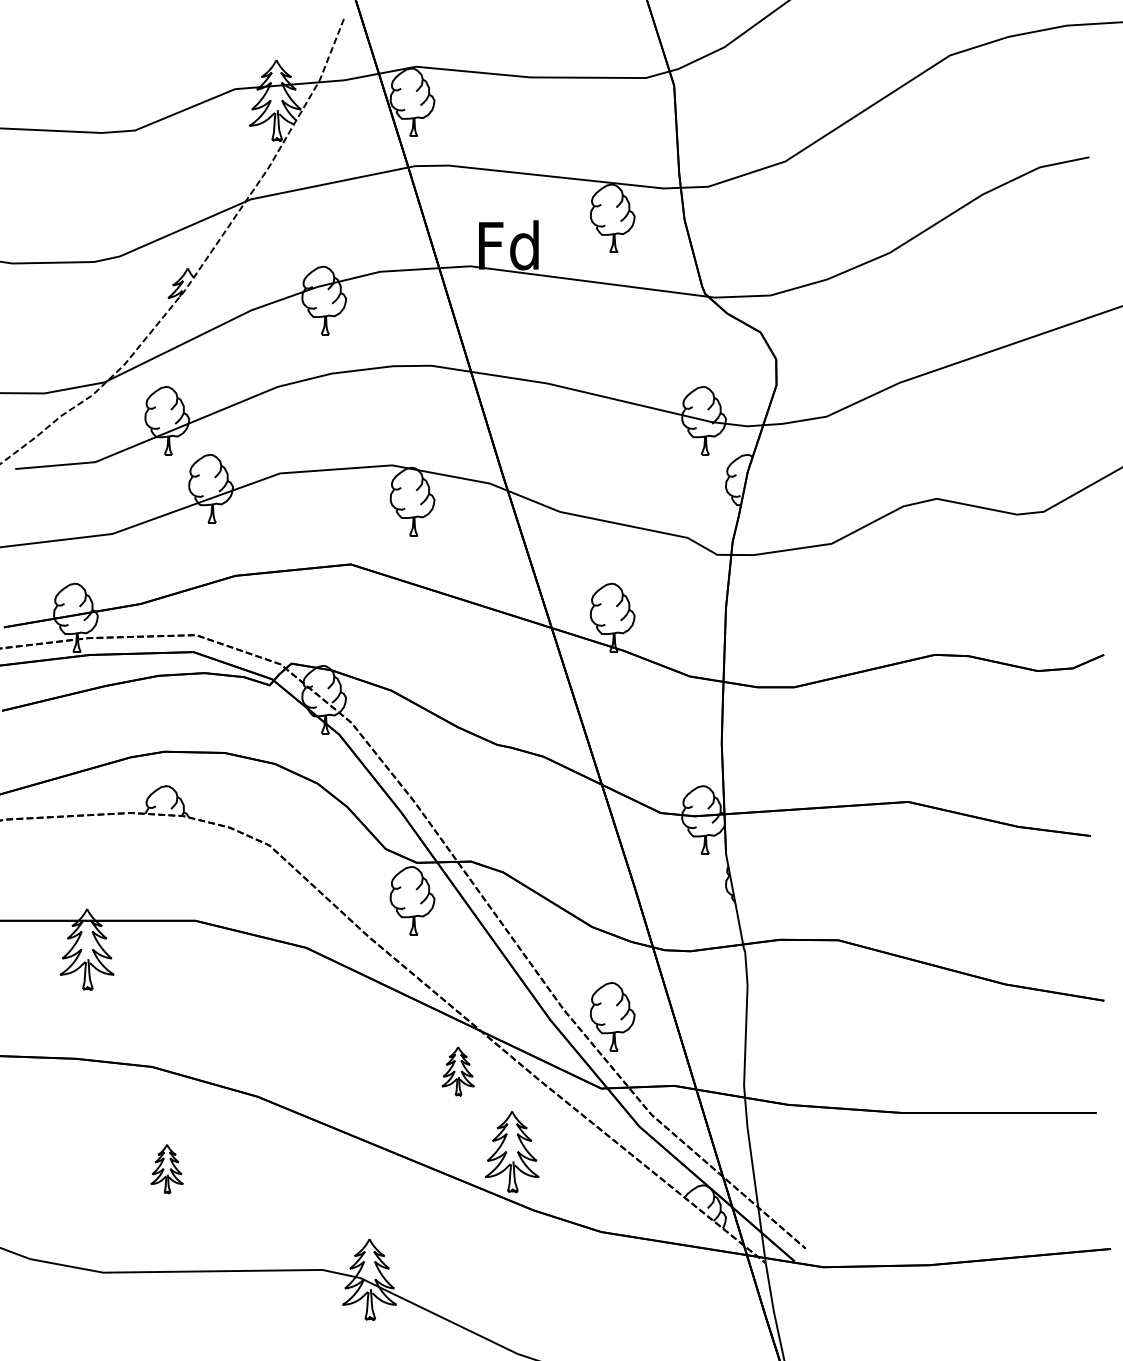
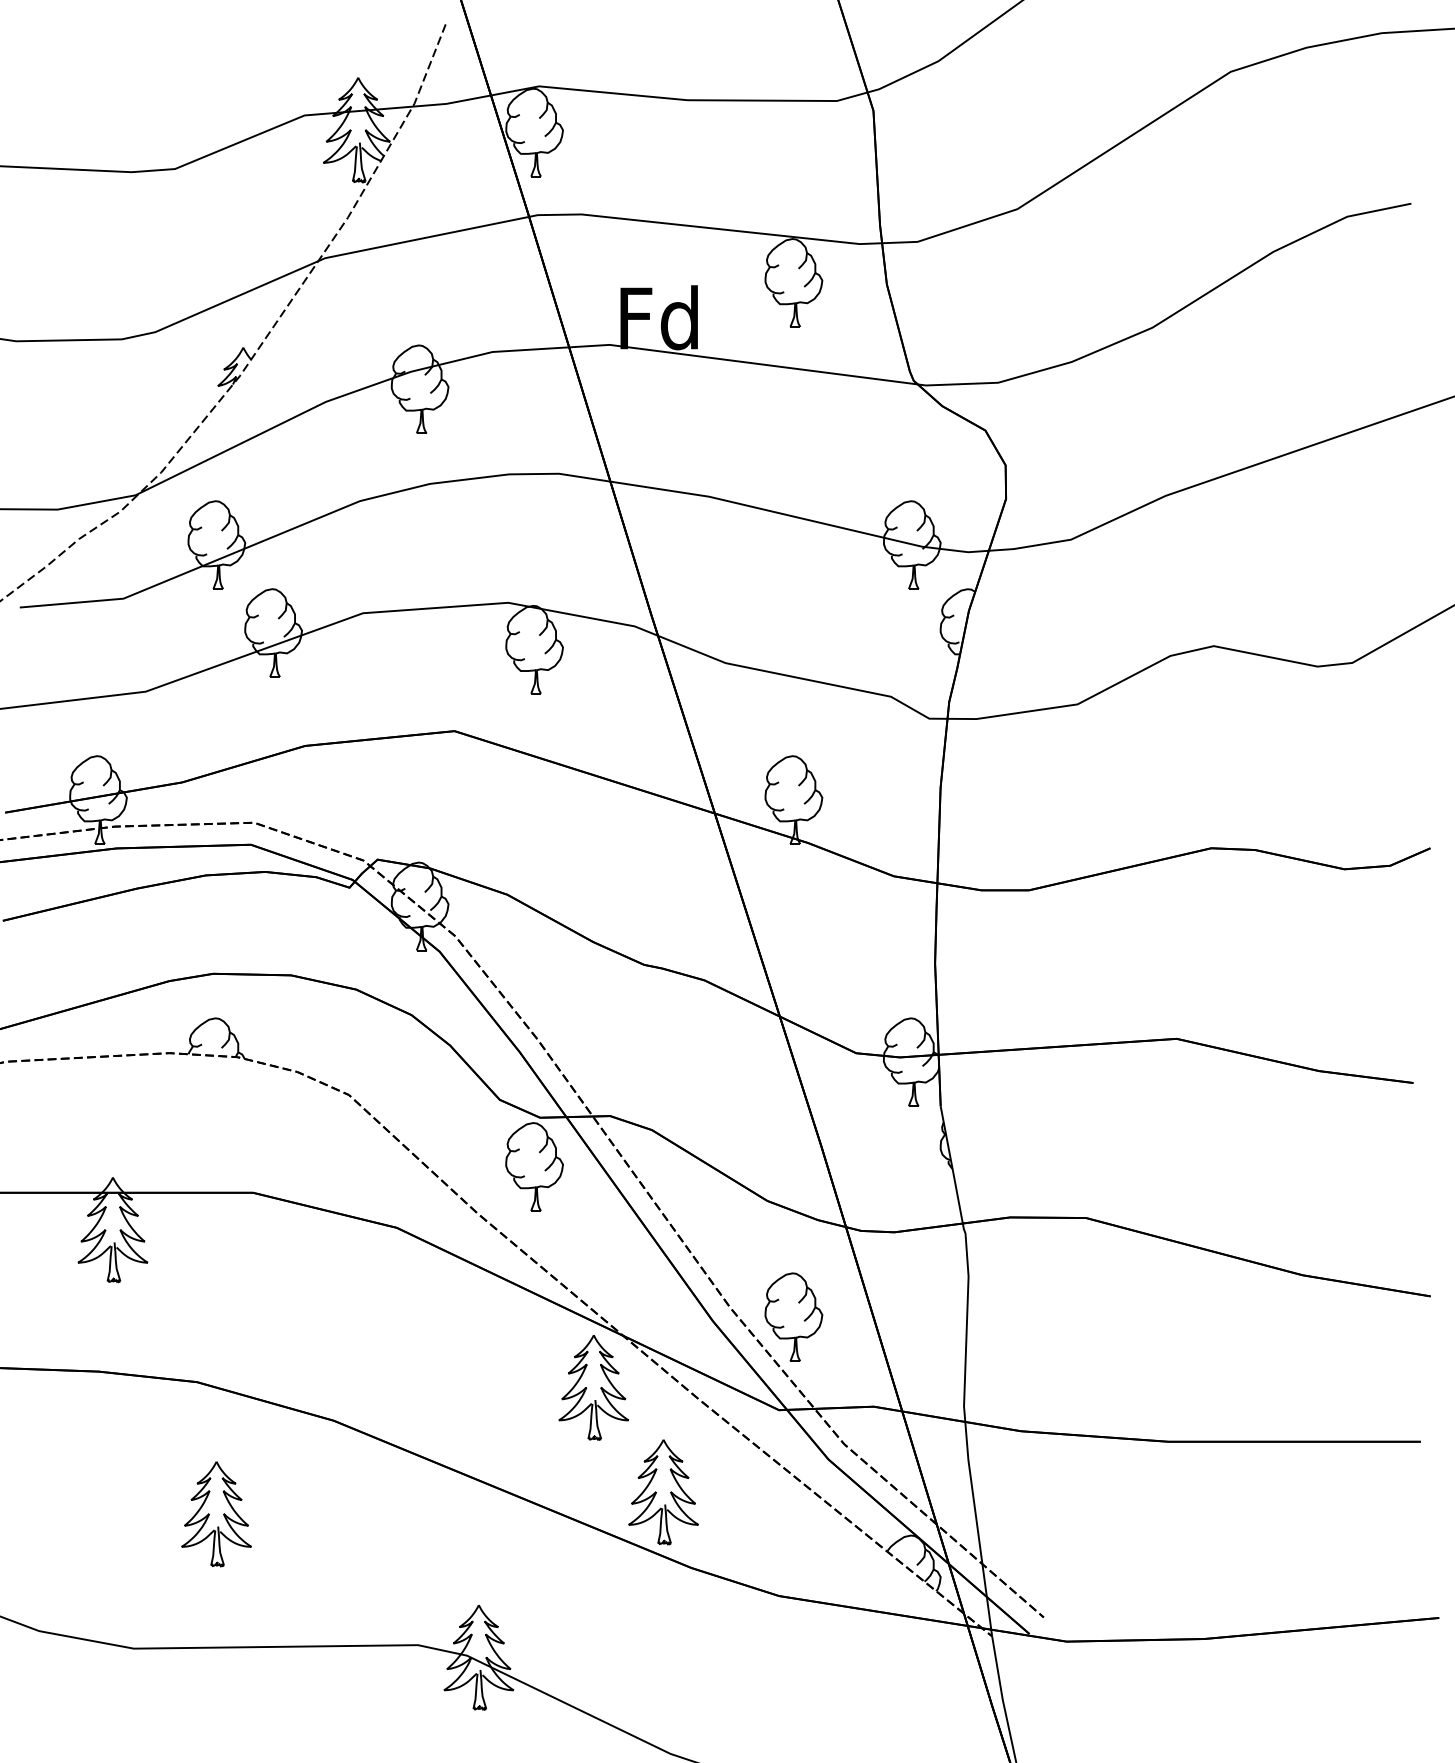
part: (458, 1071) -> (593, 1387), size x1.67
part: (167, 1169) -> (216, 1514), size x1.67

